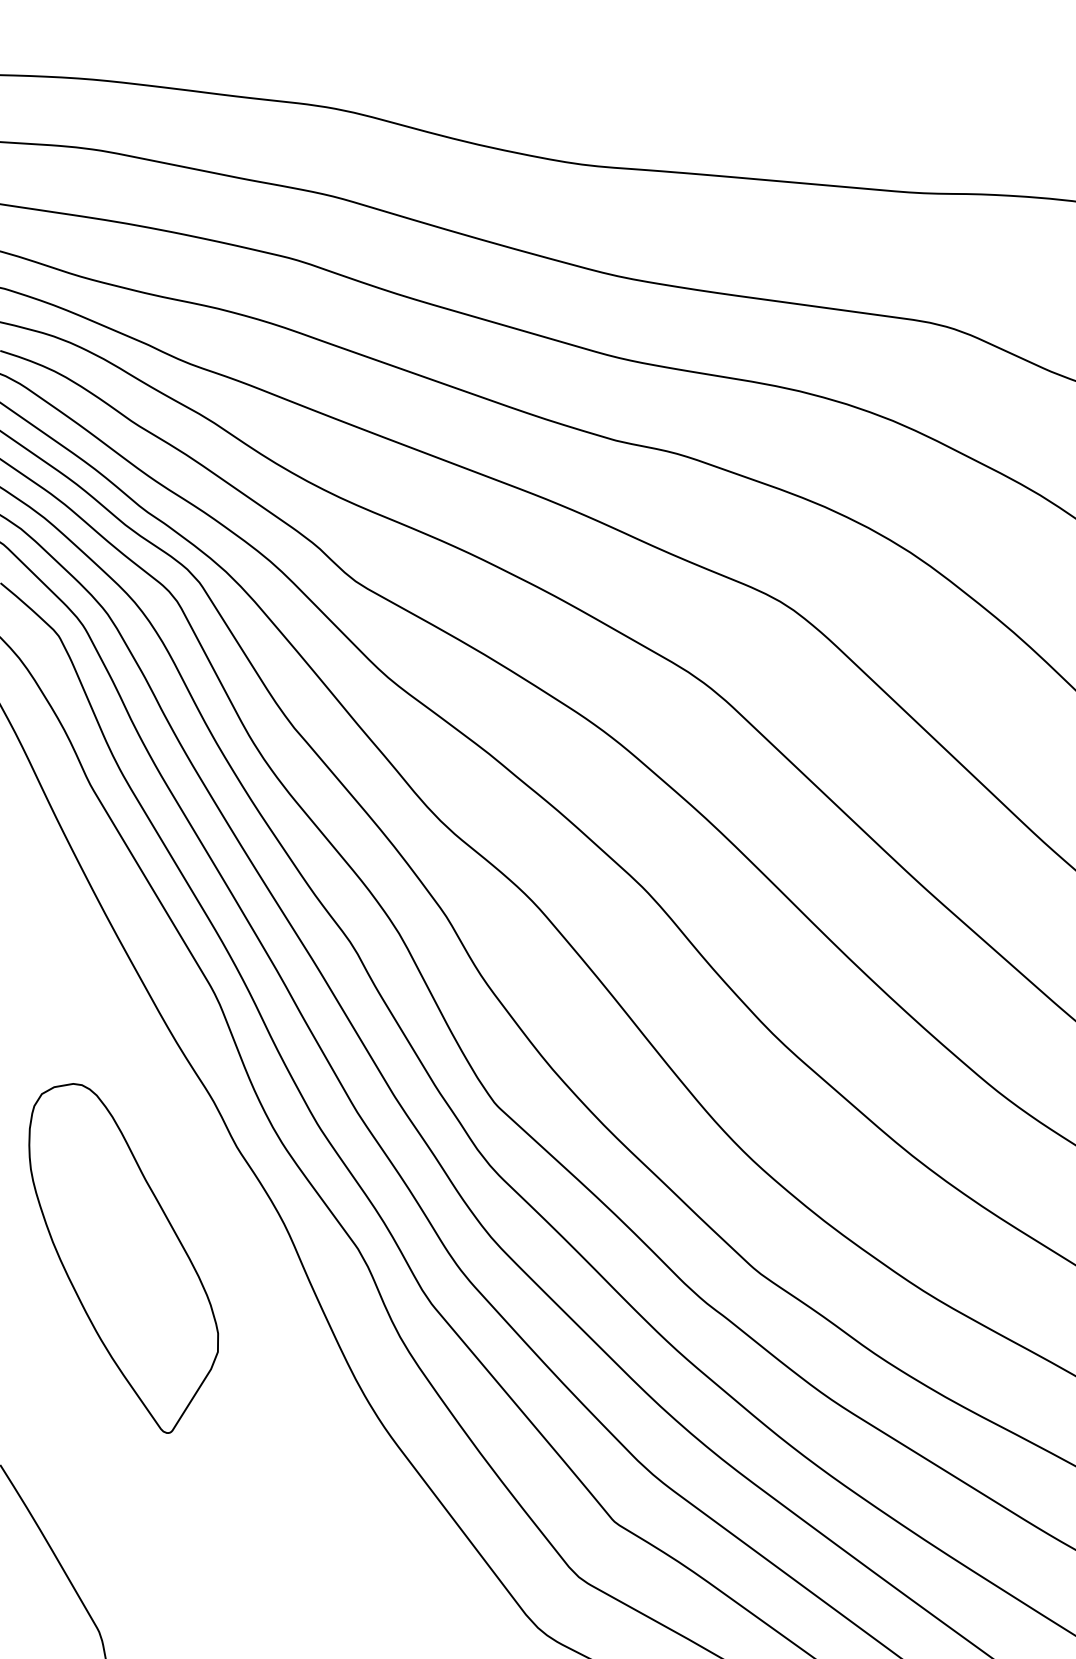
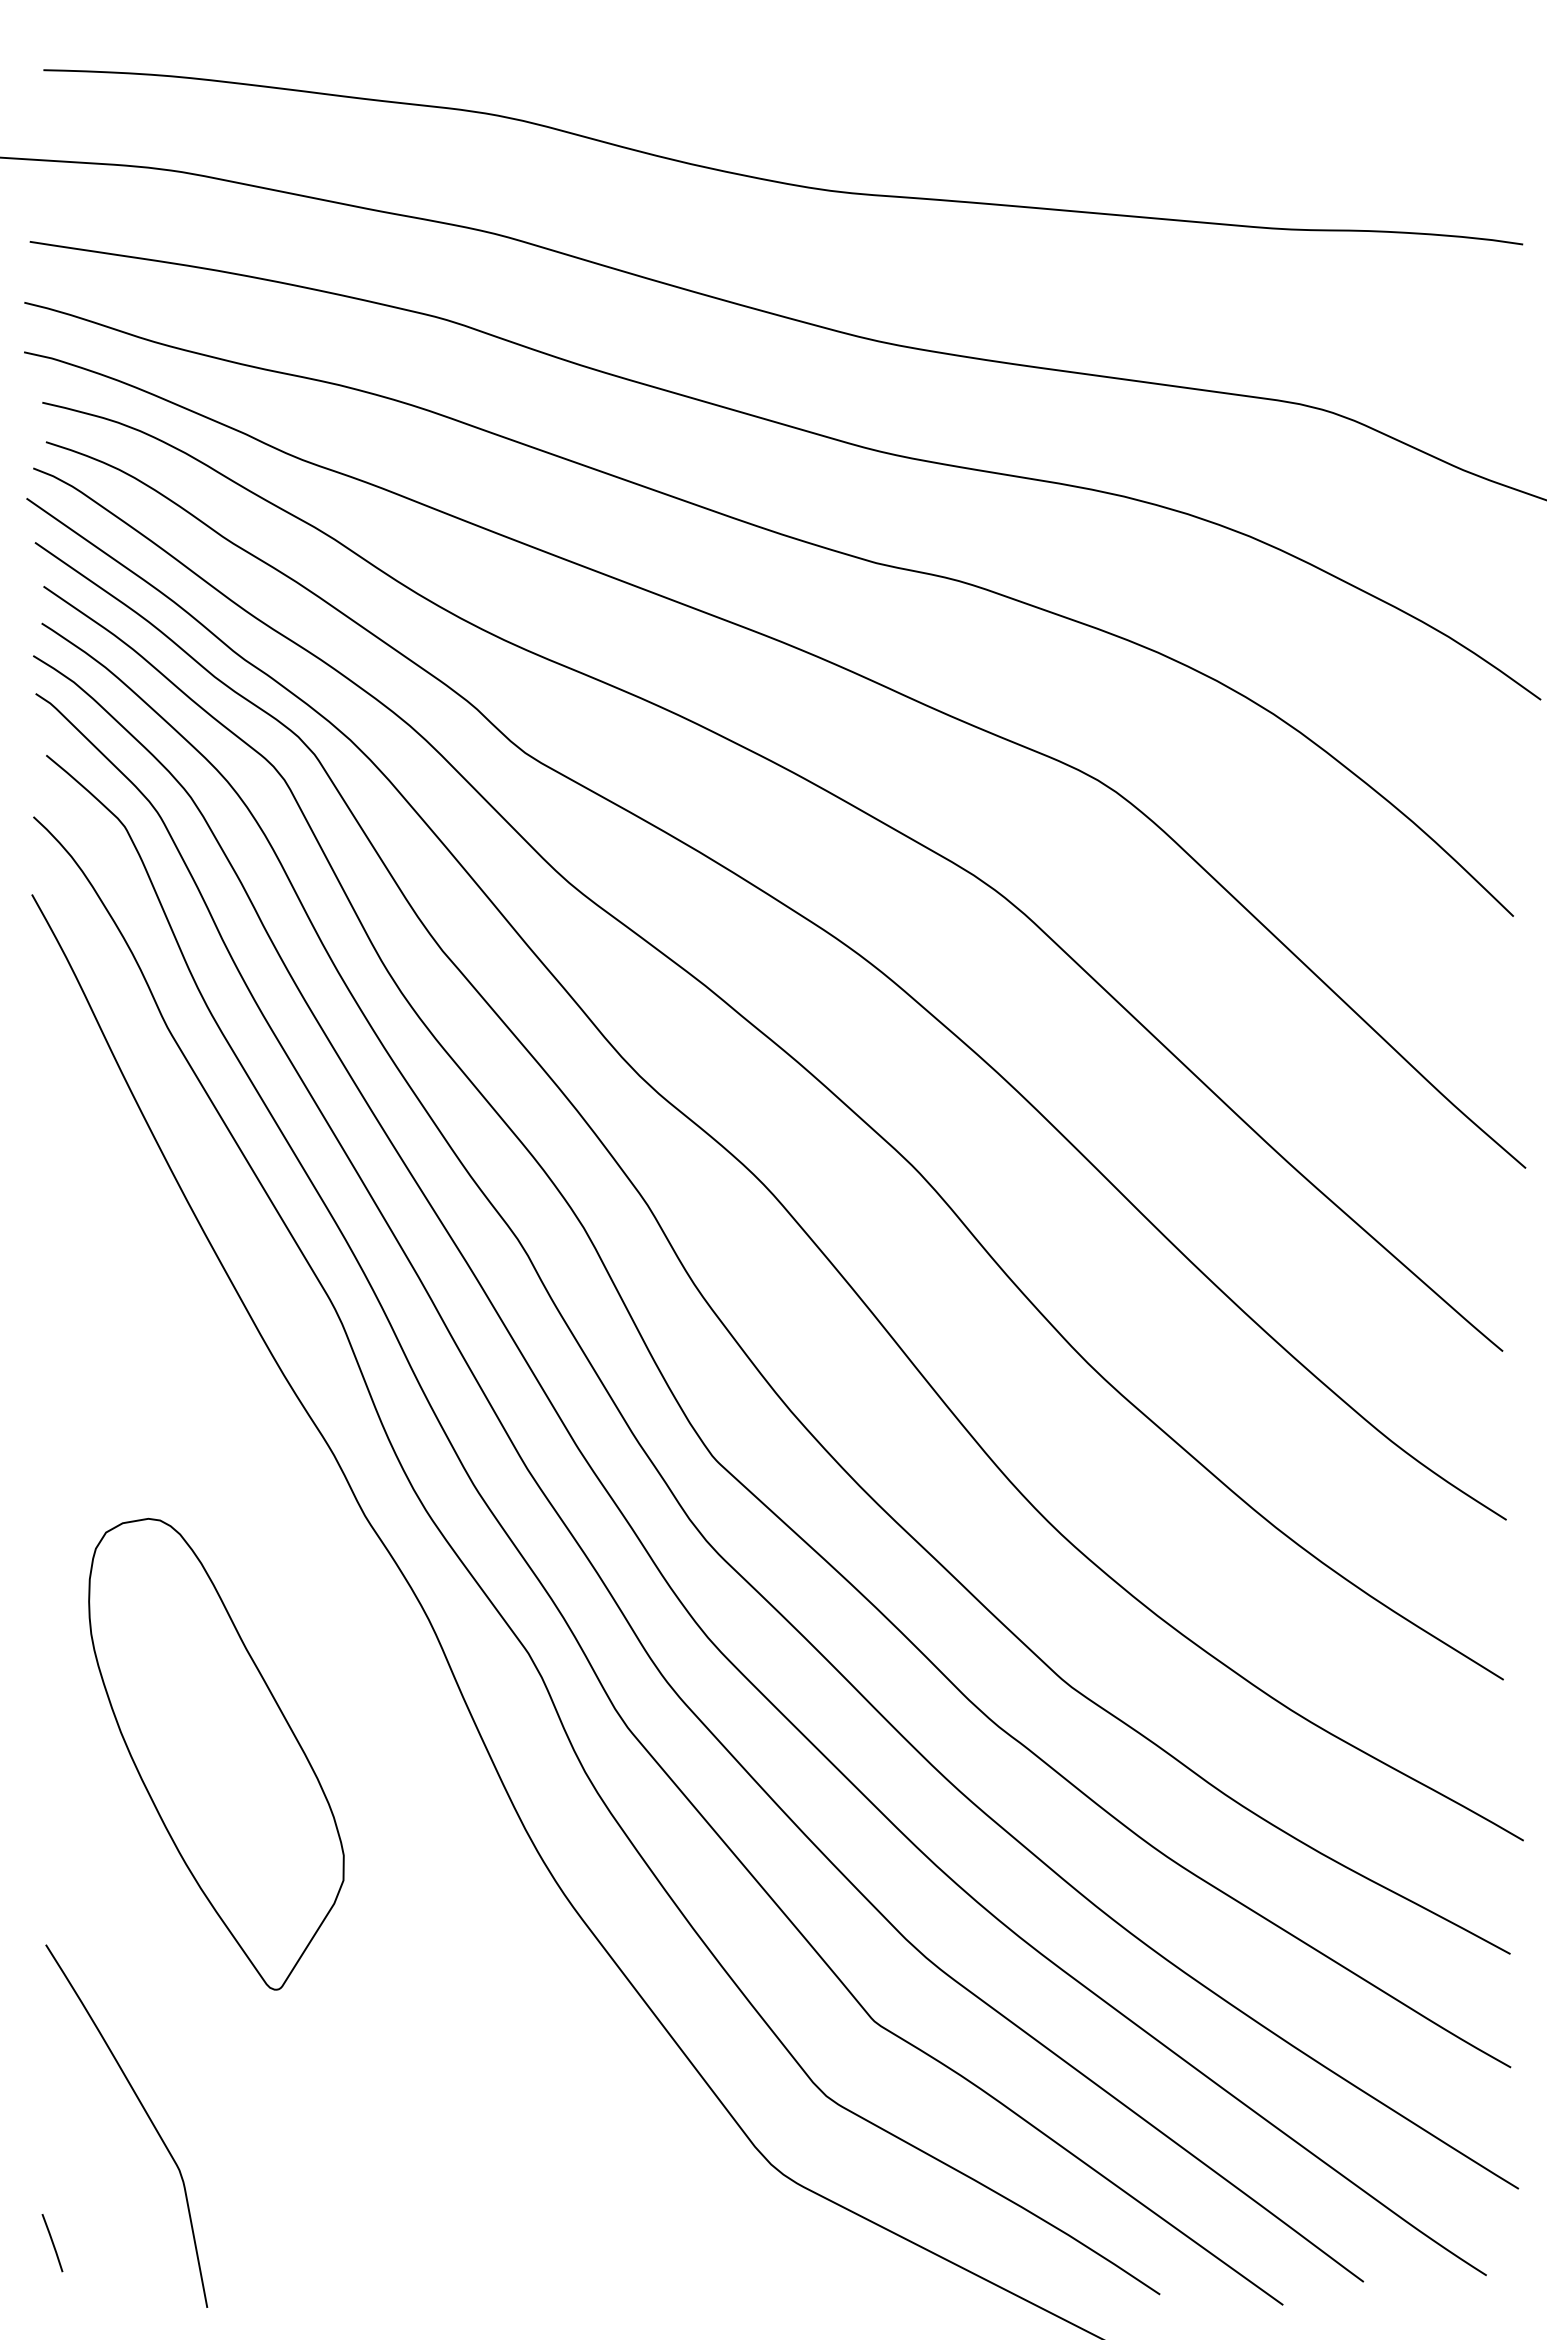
part: (123, 1257) -> (216, 1753), moved

